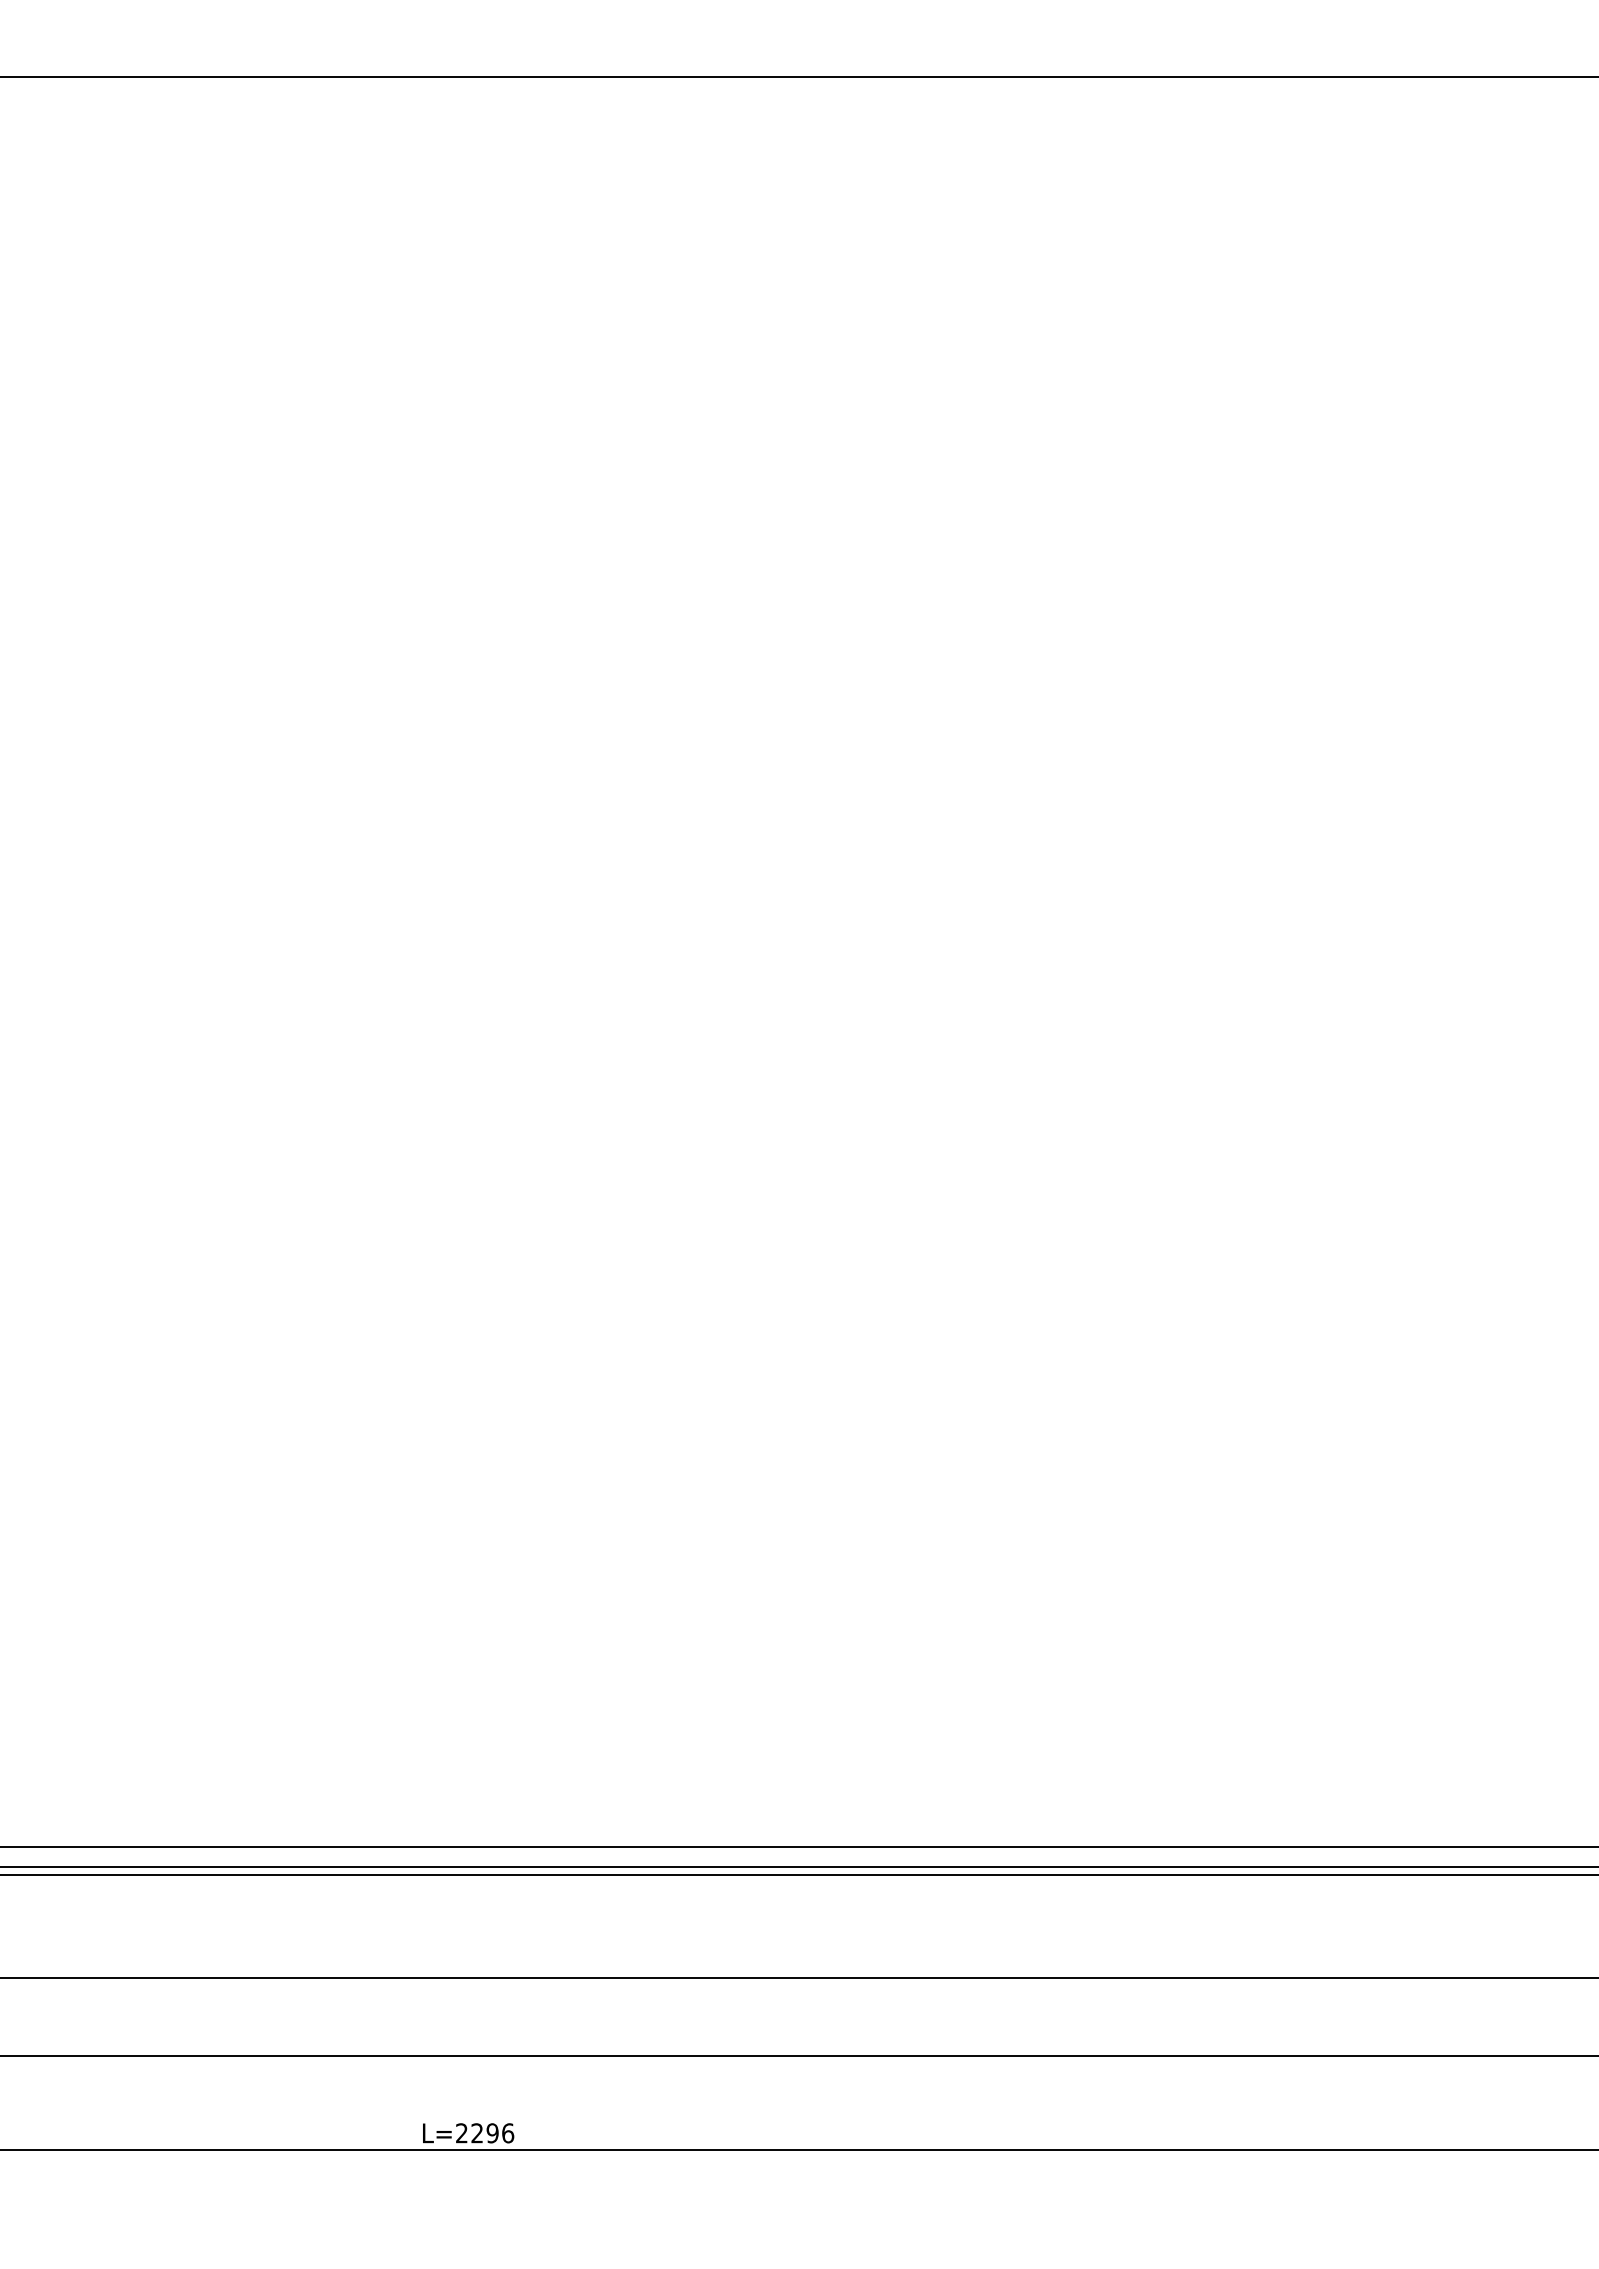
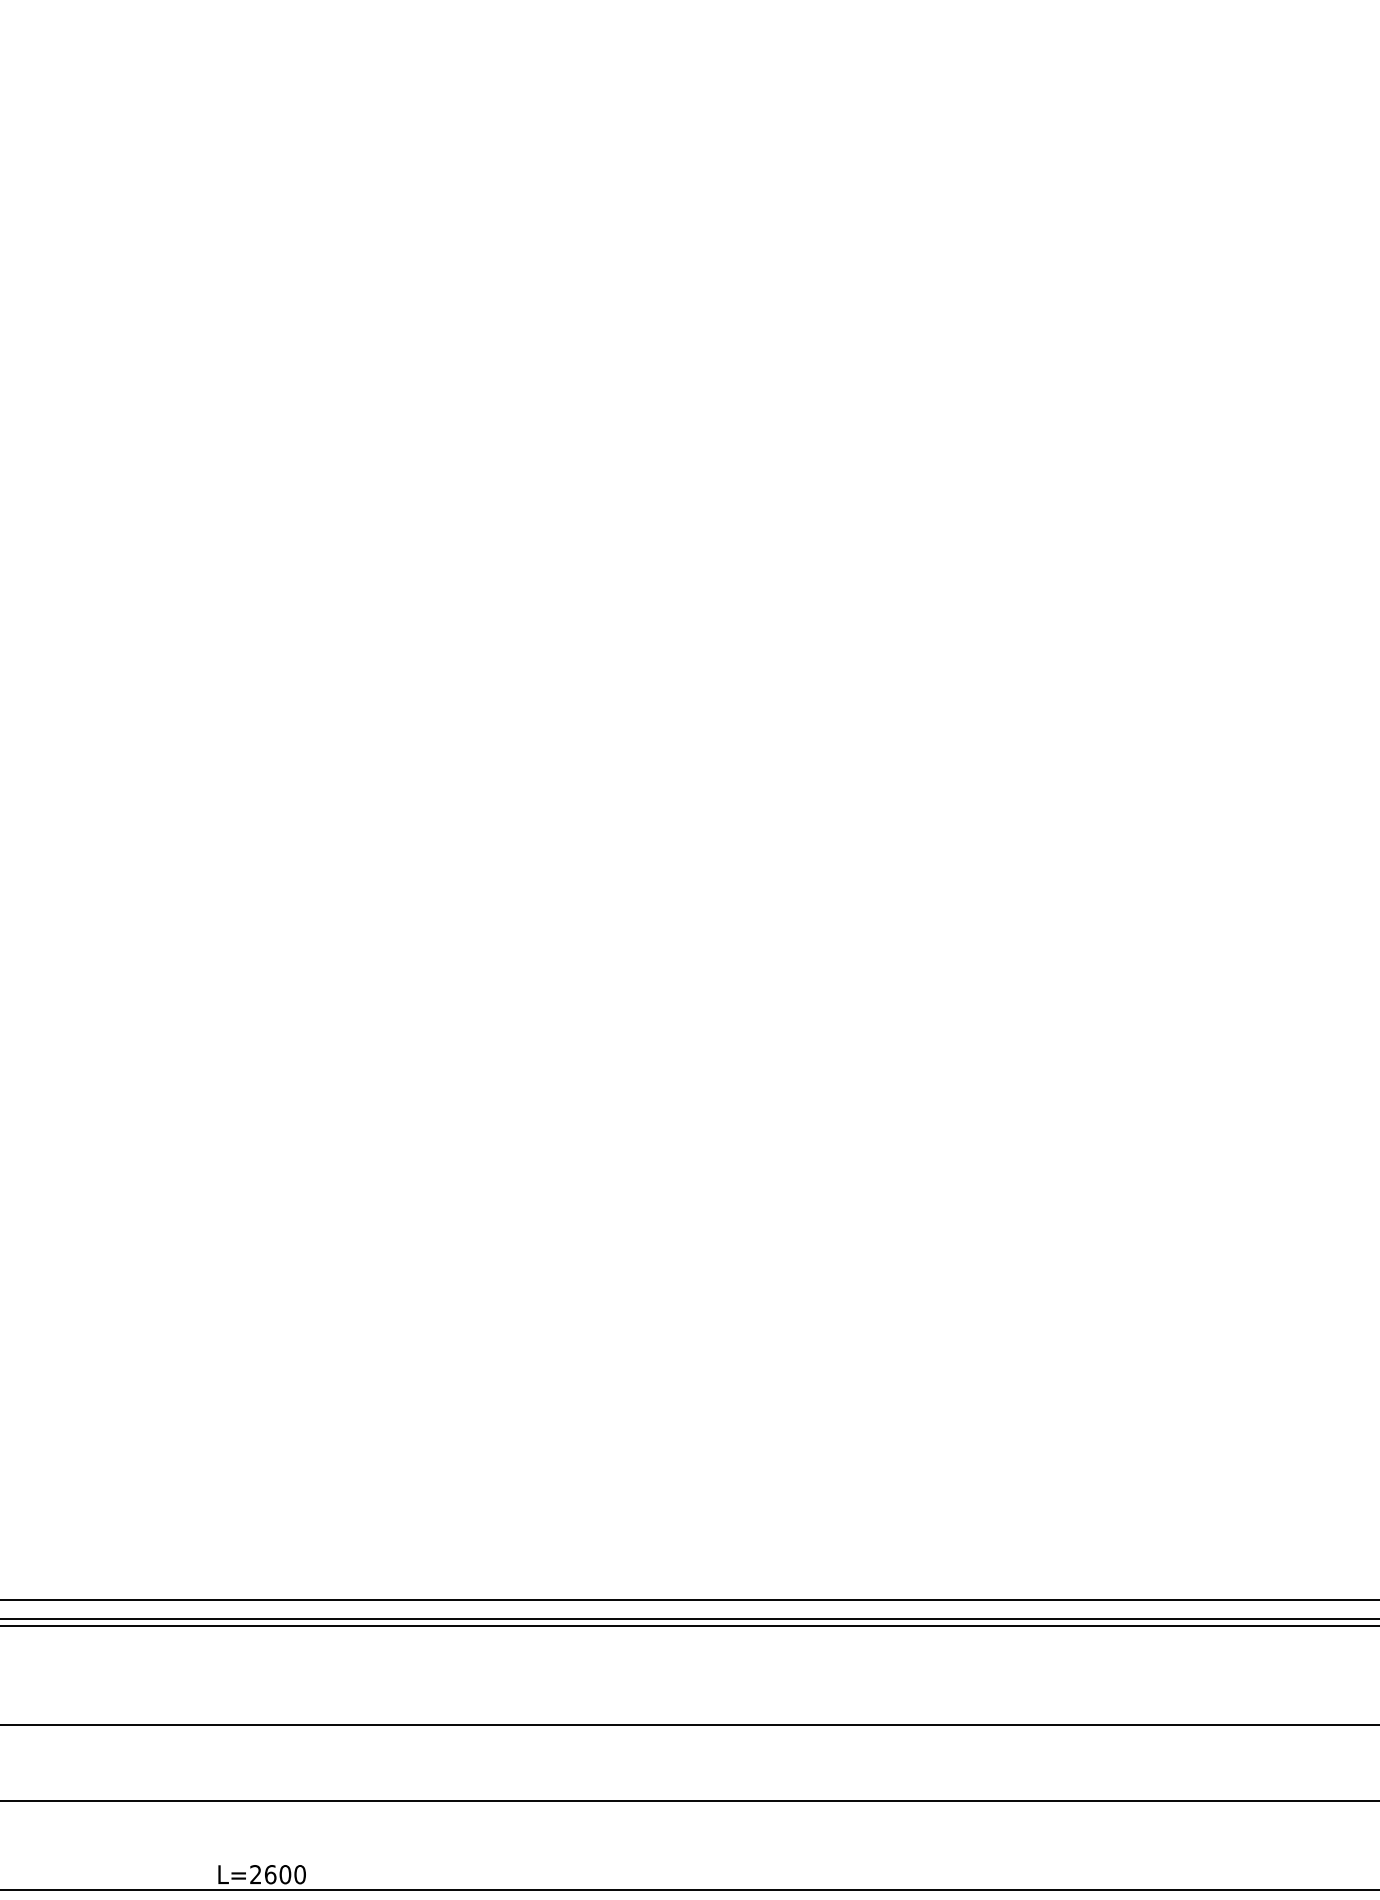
text: (492, 2133) -> (285, 1874), L=2296 -> L=2600

